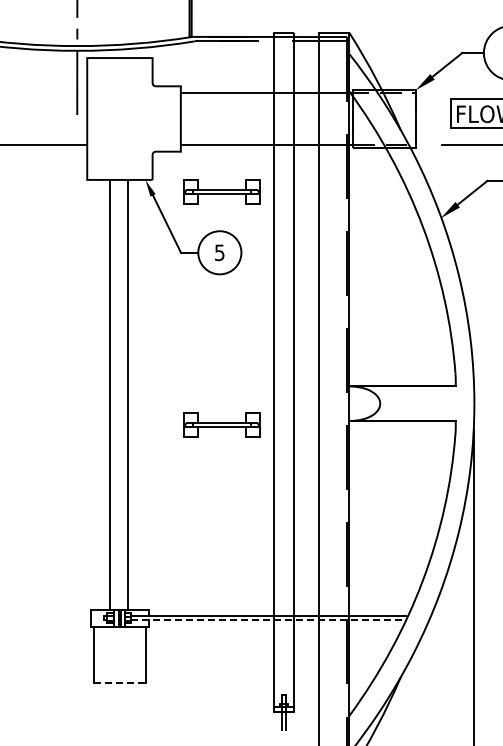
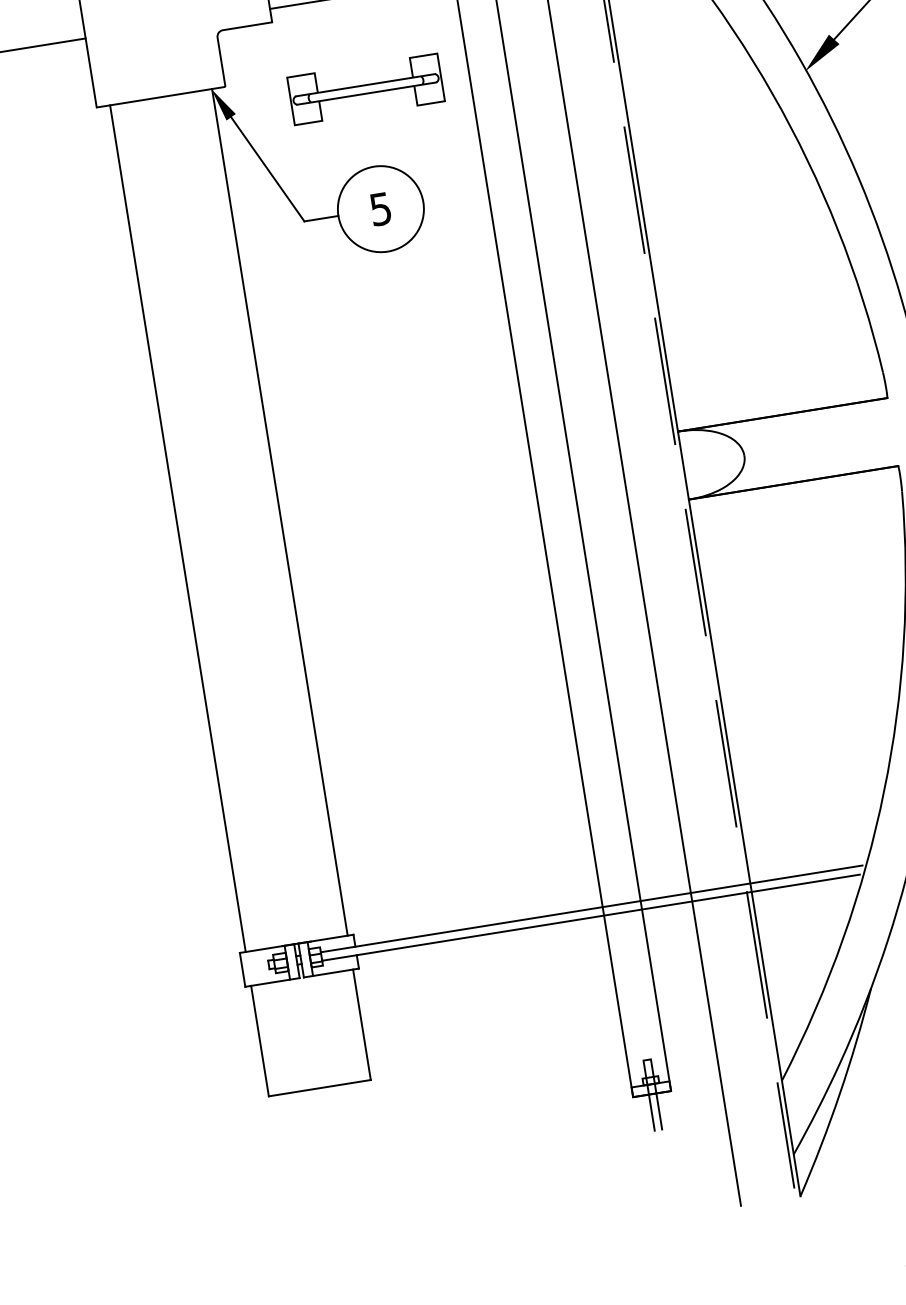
line: (110, 394) -> (178, 527), moved
line: (127, 394) -> (279, 511), moved
part: (221, 424) -> (438, 546), removed
line: (268, 620) -> (592, 918), dashed -> solid
line: (119, 683) -> (319, 1089), dashed -> solid

